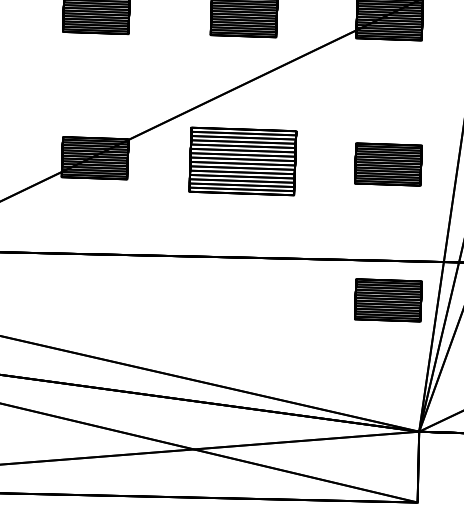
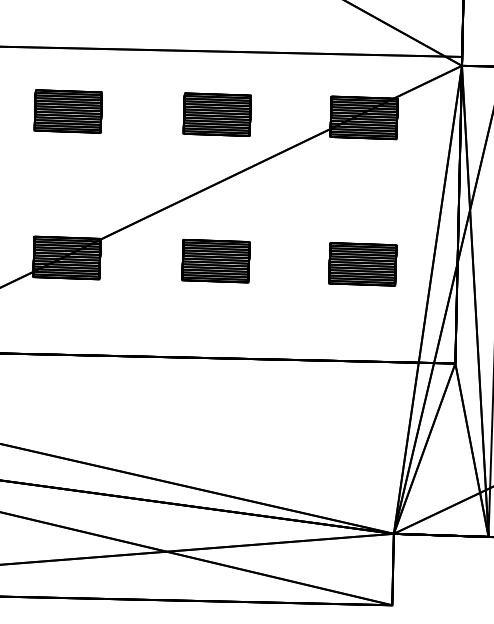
part: (242, 160) -> (215, 260), size x0.62
part: (388, 300) -> (362, 401), removed

